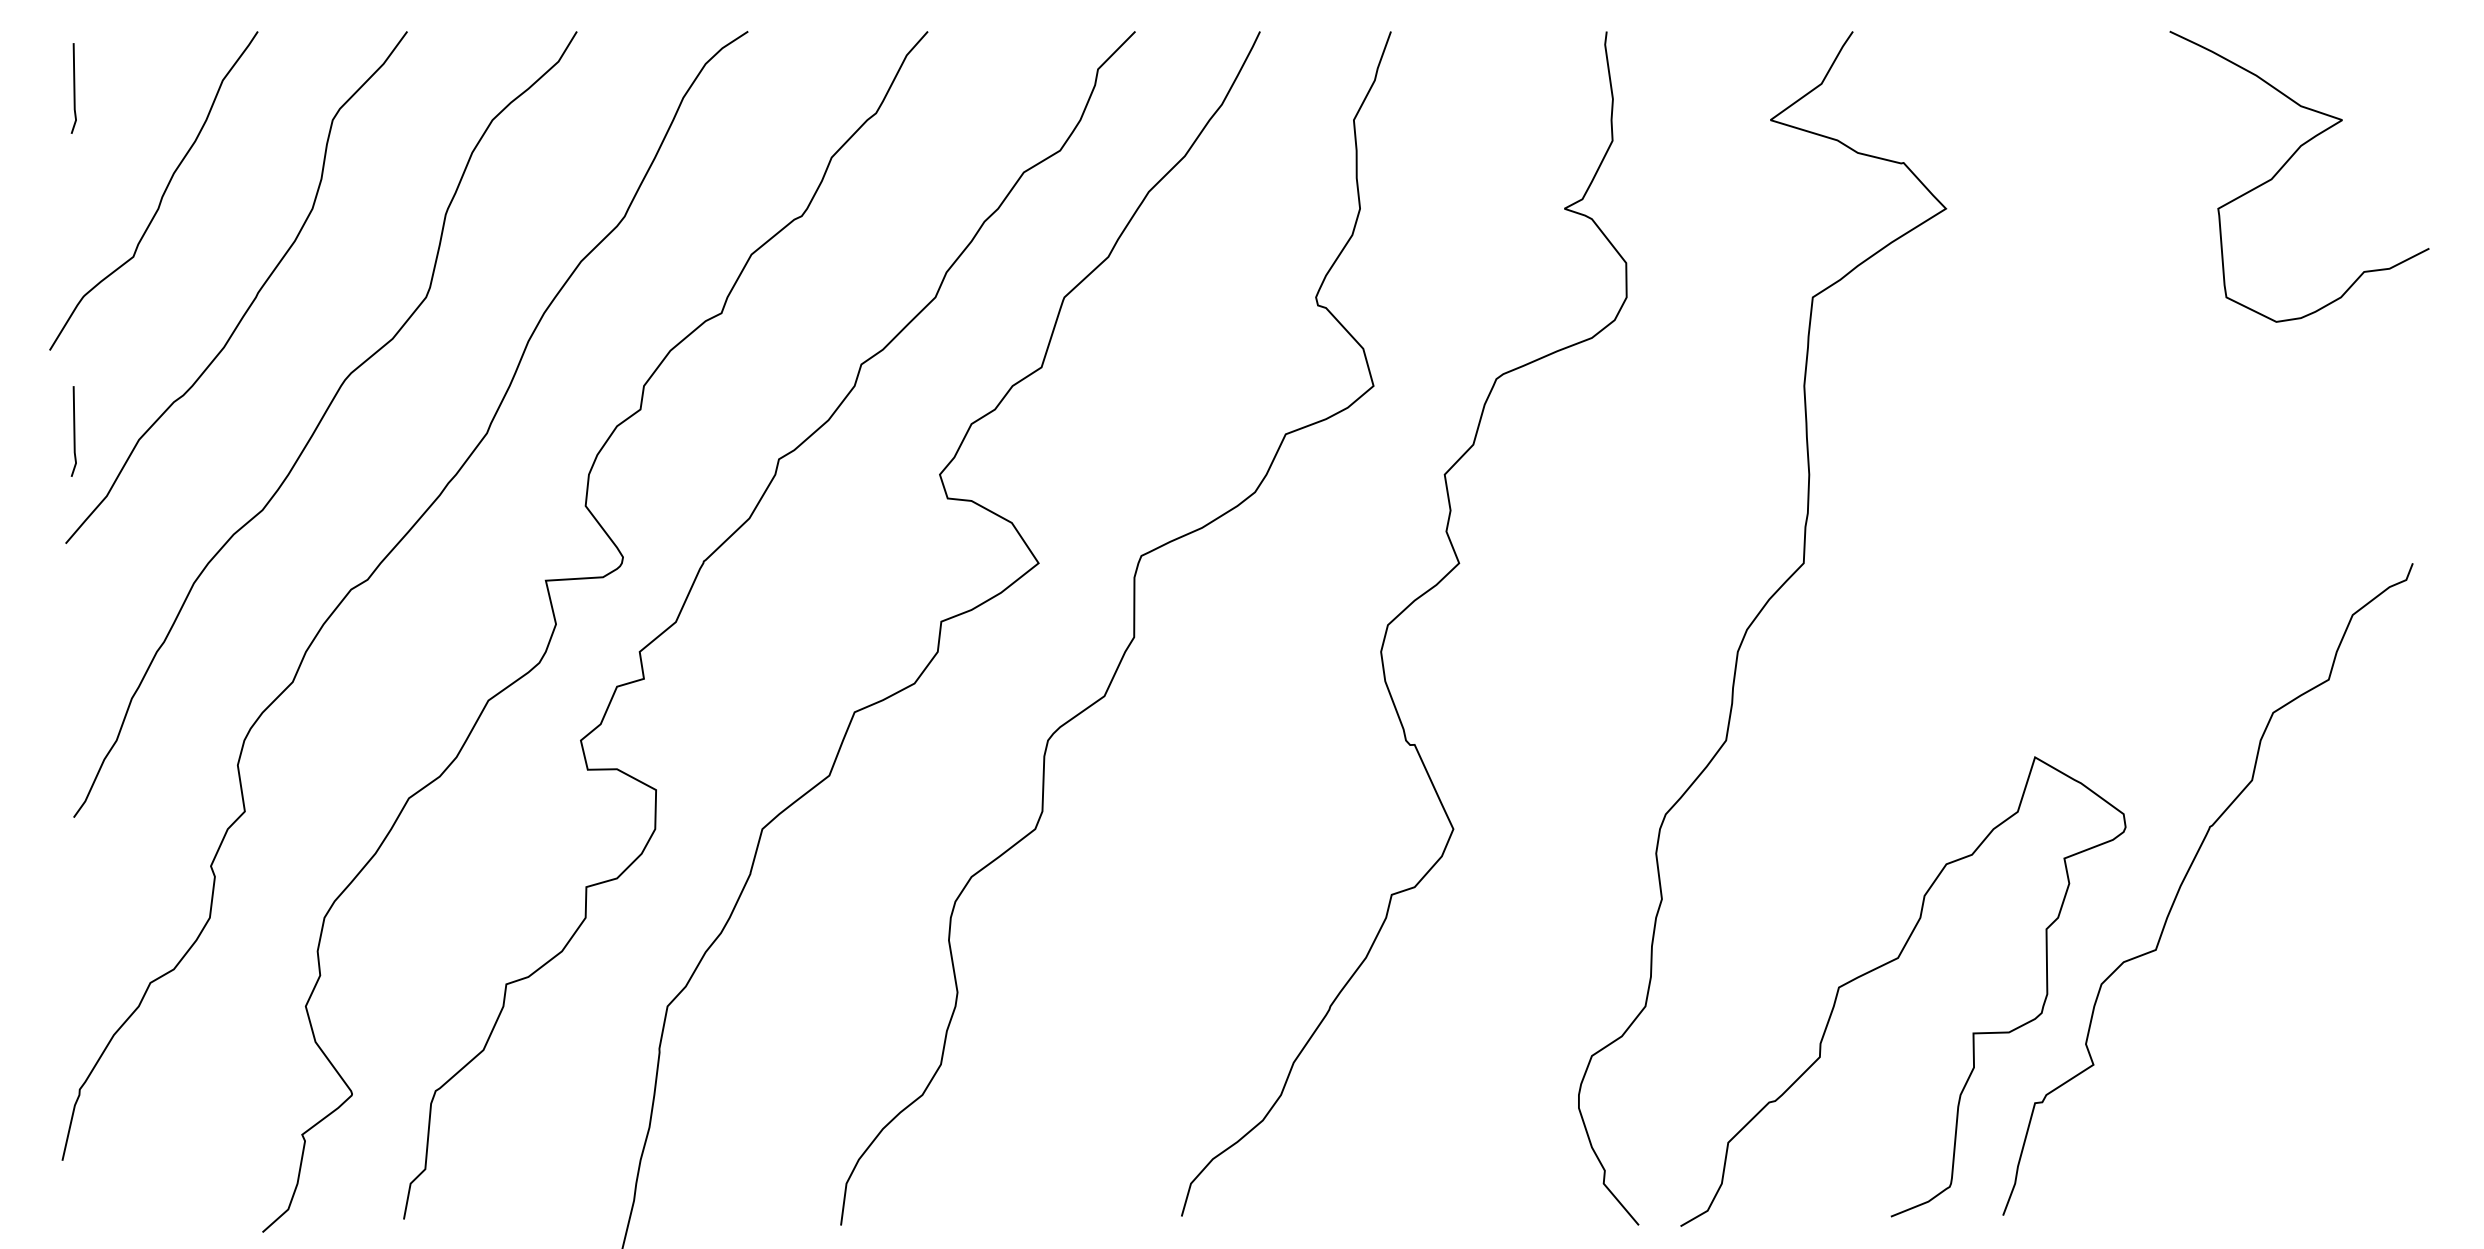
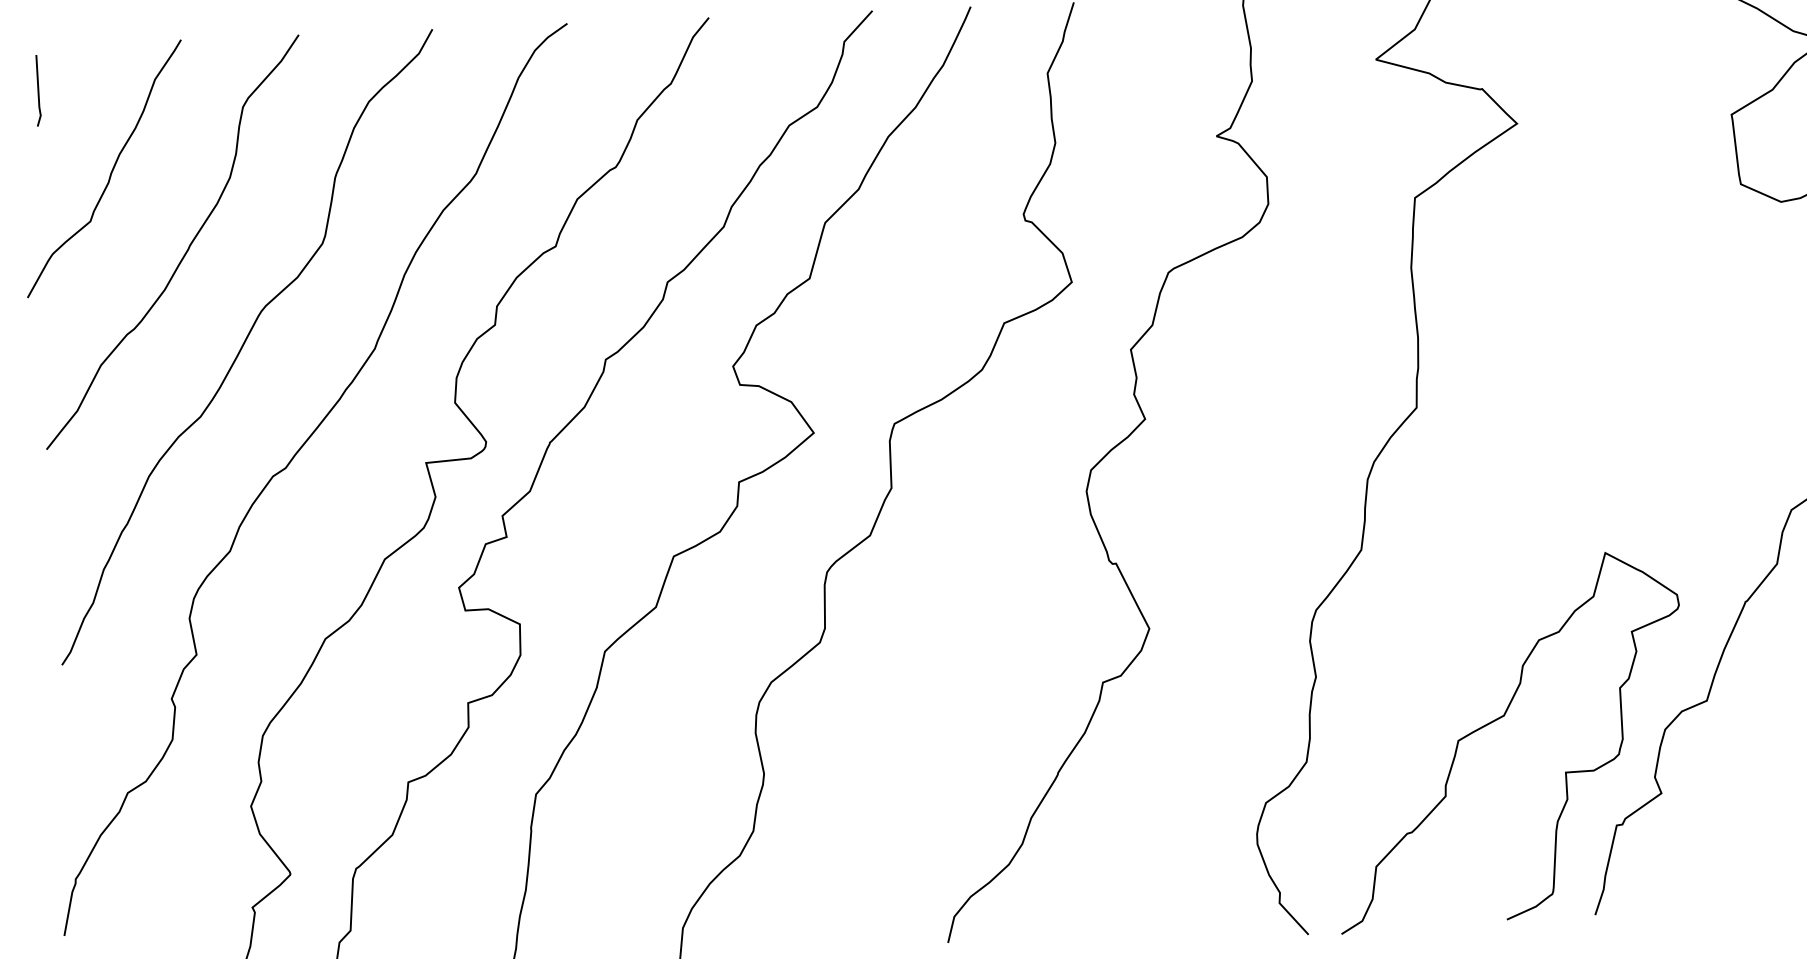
line: (73, 431) -> (49, 361), removed

